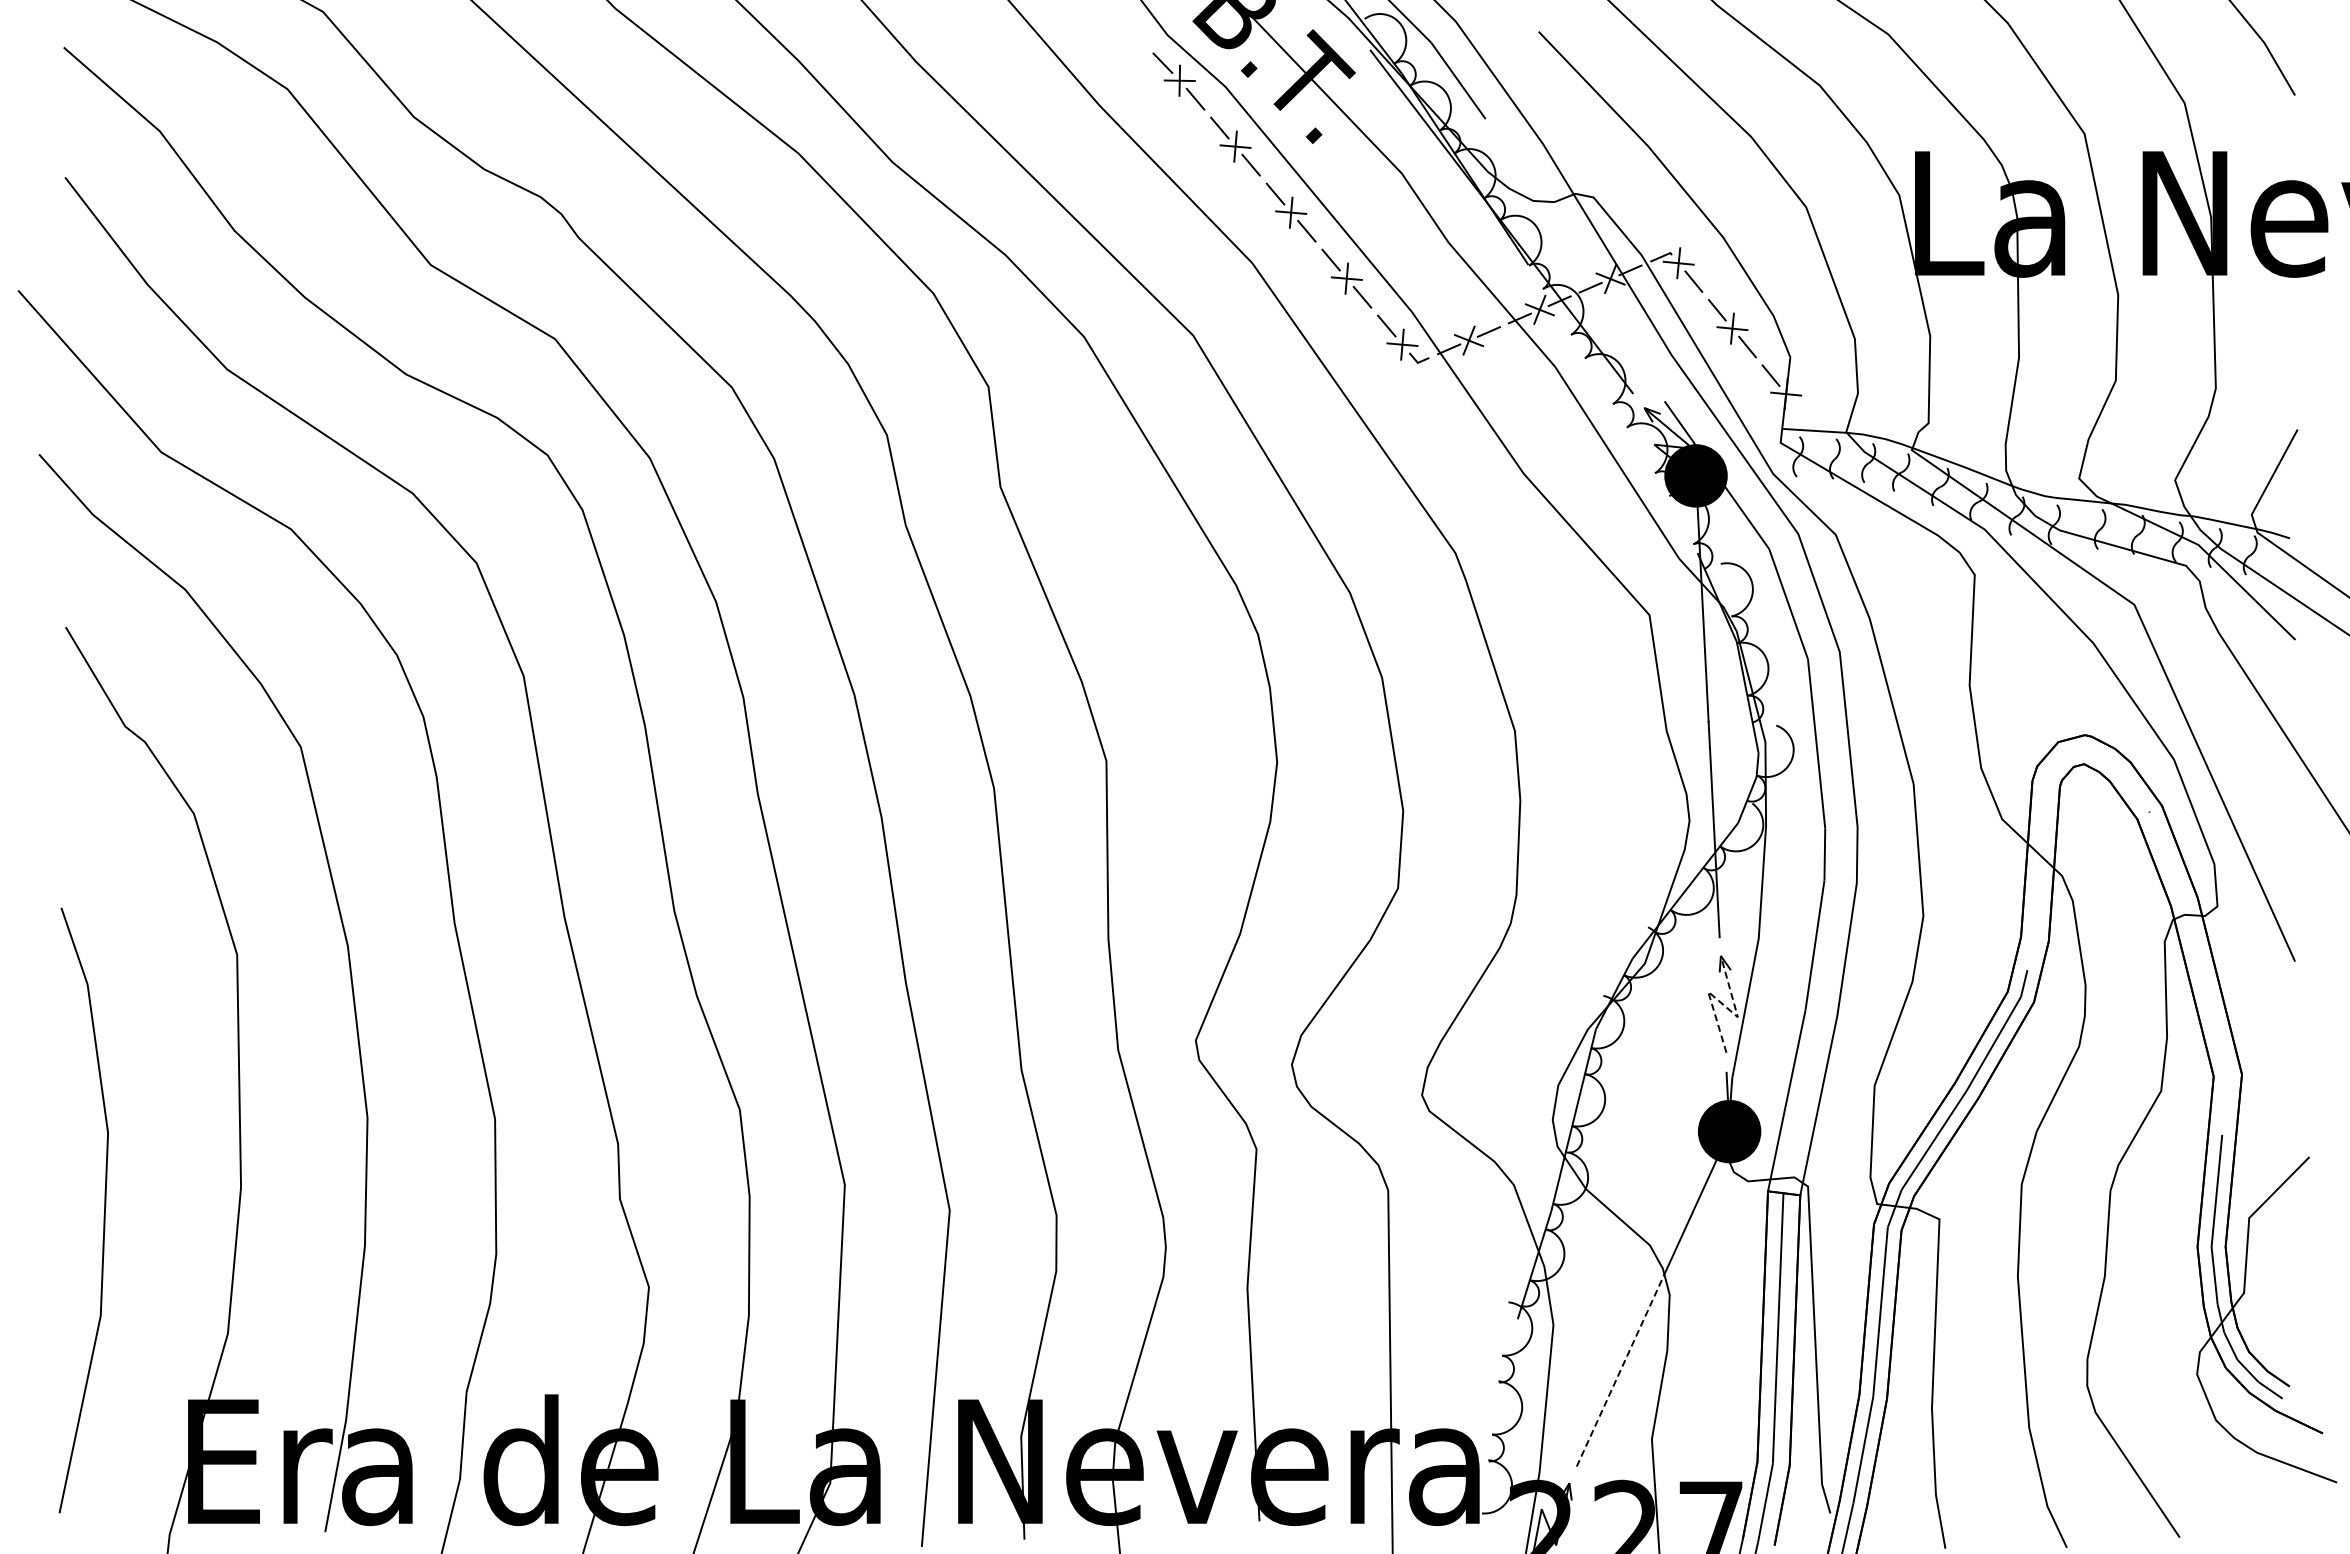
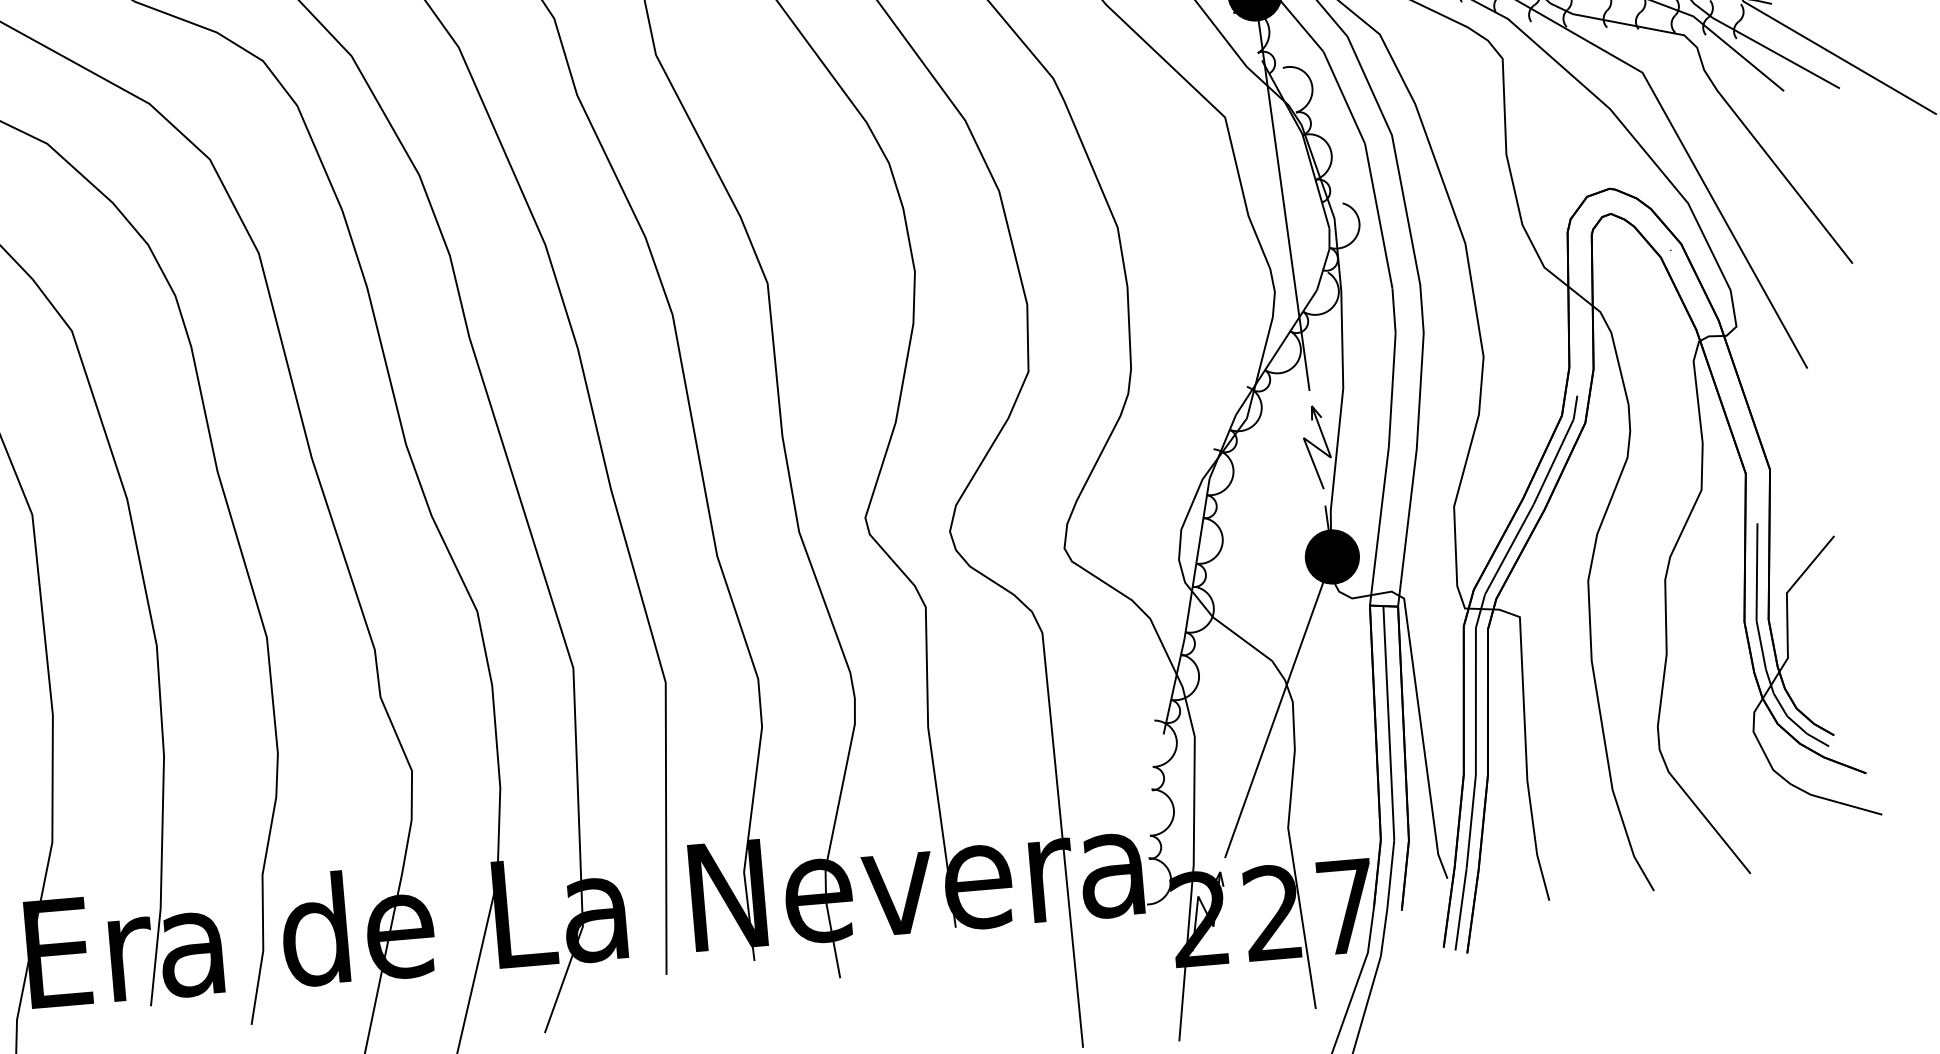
line: (1723, 1004) -> (1317, 447), dashed -> solid
line: (1621, 1369) -> (1256, 770), dashed -> solid

